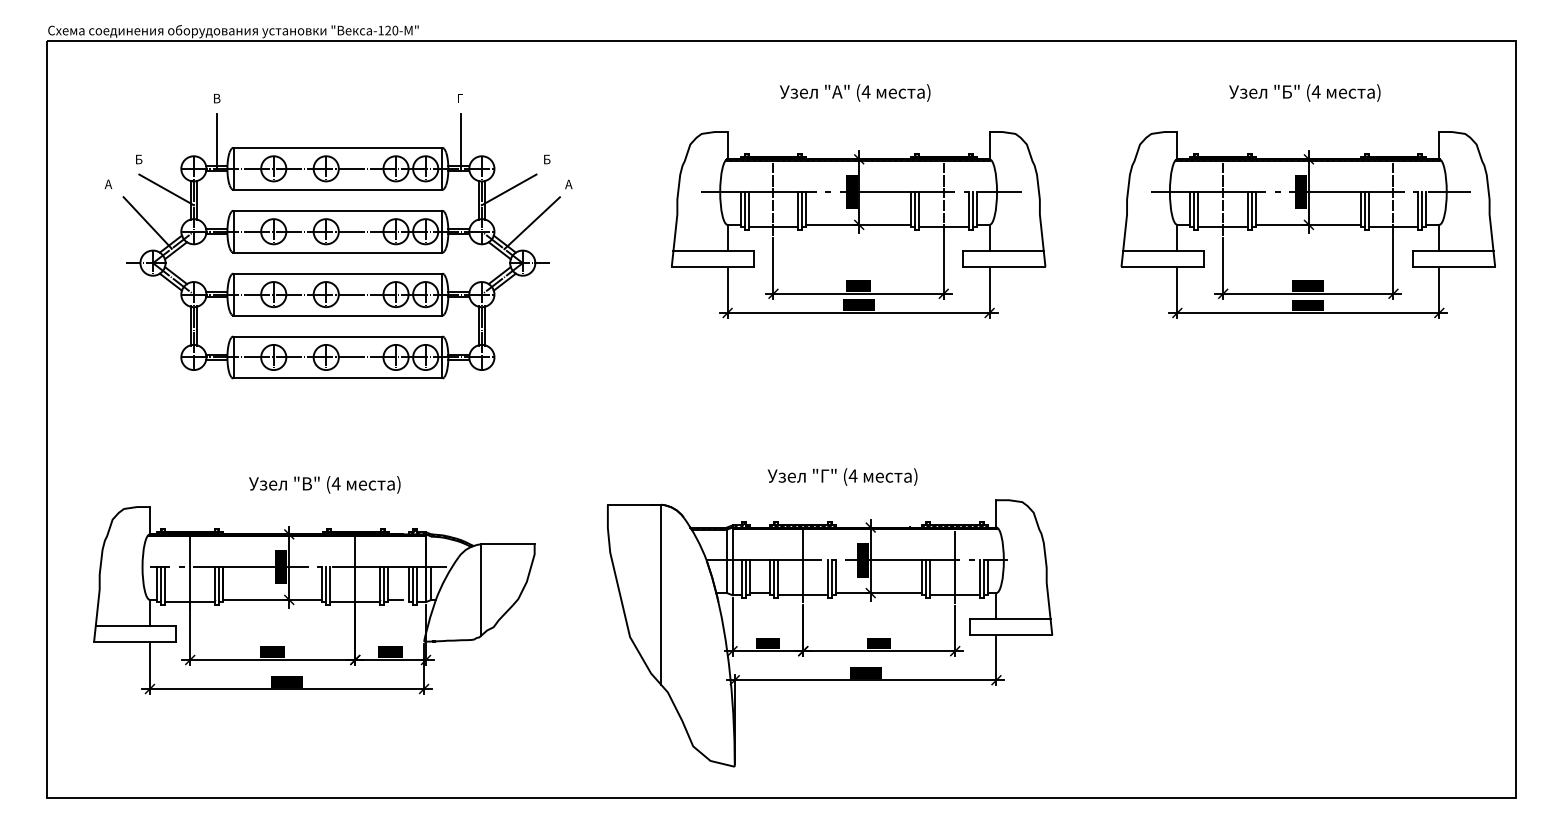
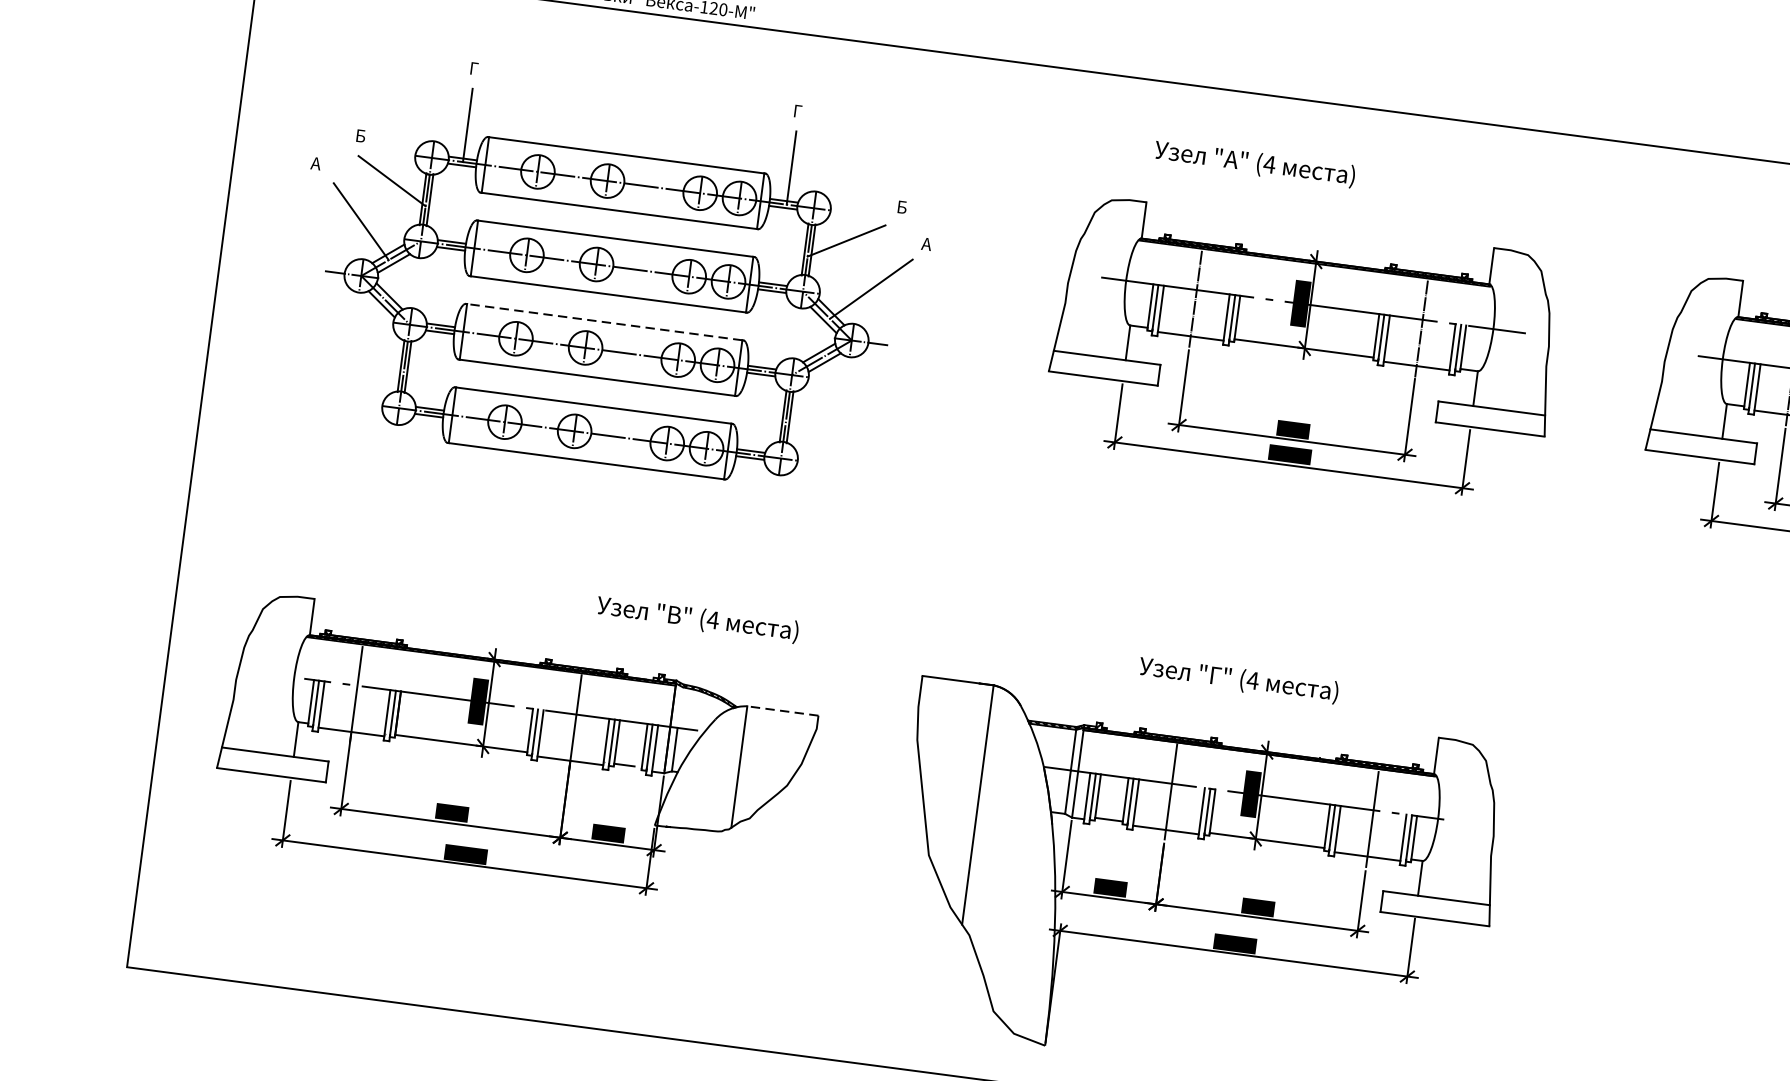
text: (855, 92) -> (1255, 163), moved
text: (217, 98) -> (475, 68), В -> Г
line: (337, 273) -> (604, 321), solid -> dashed
text: (324, 484) -> (697, 618), moved
line: (507, 544) -> (782, 711), solid -> dashed

